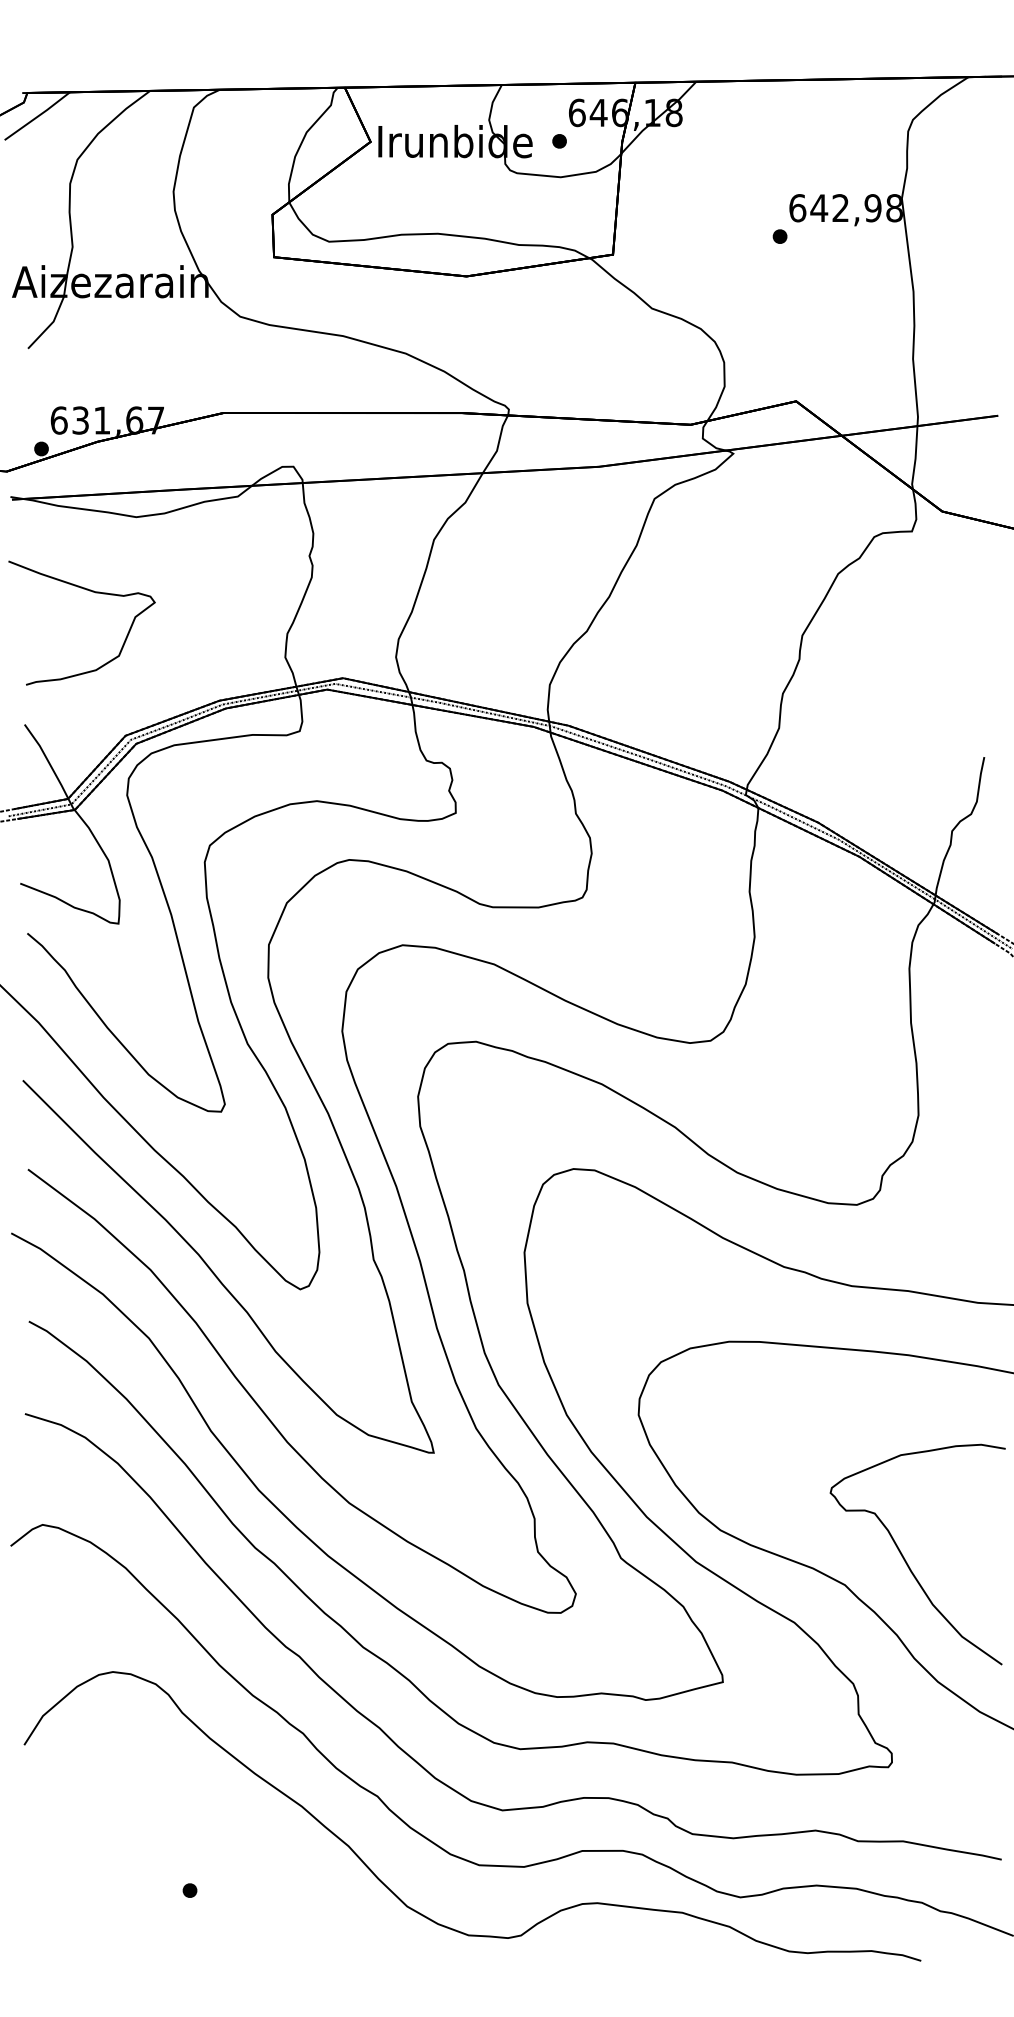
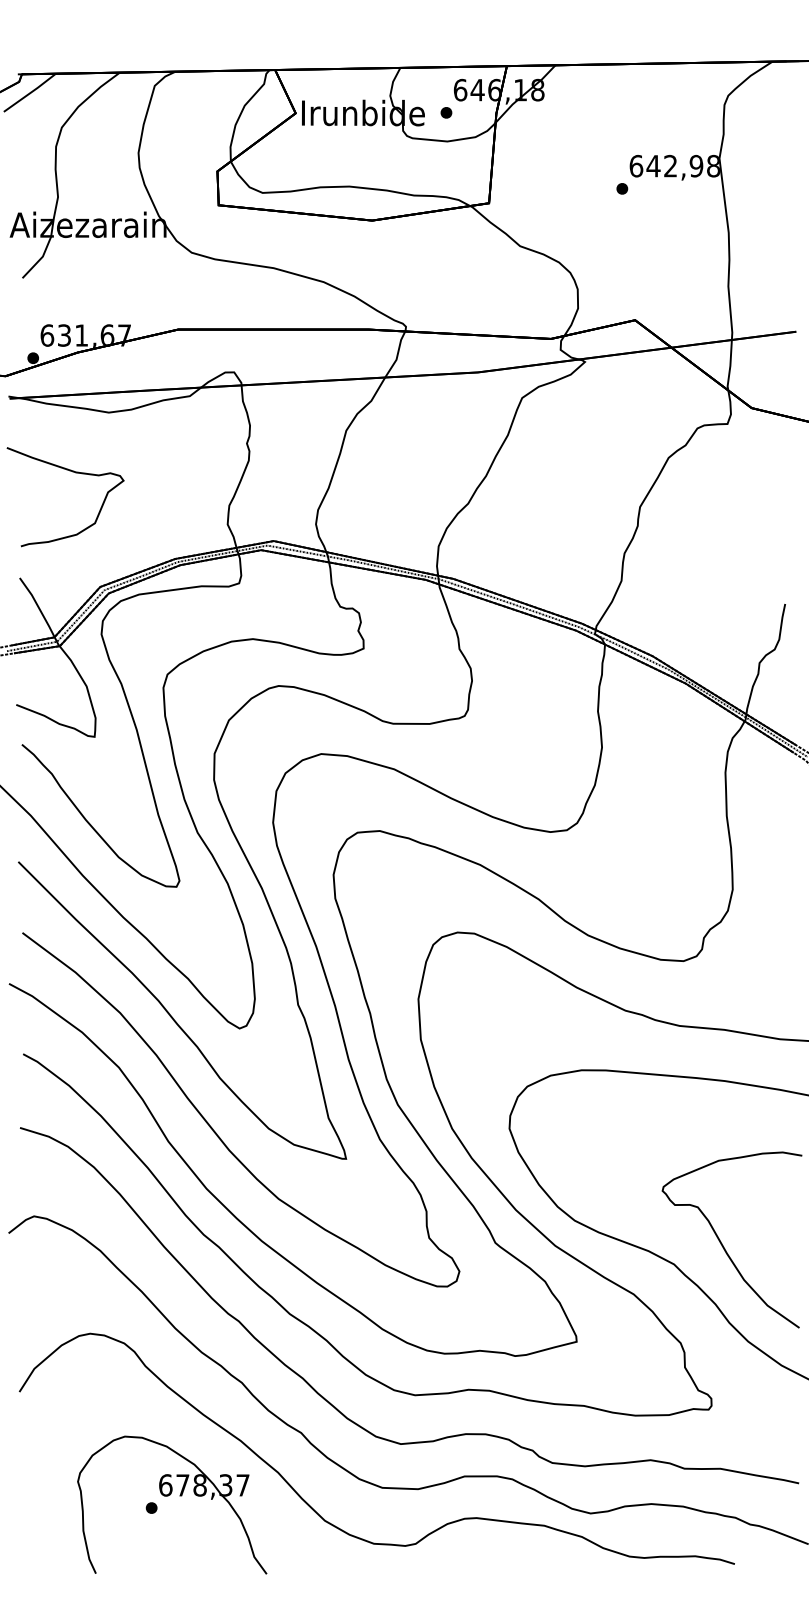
part: (212, 1875) -> (169, 1496), added

